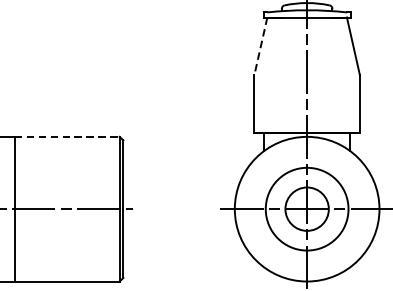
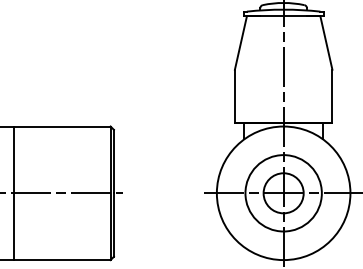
line: (260, 46) -> (240, 43), dashed -> solid
line: (67, 136) -> (62, 126), dashed -> solid

